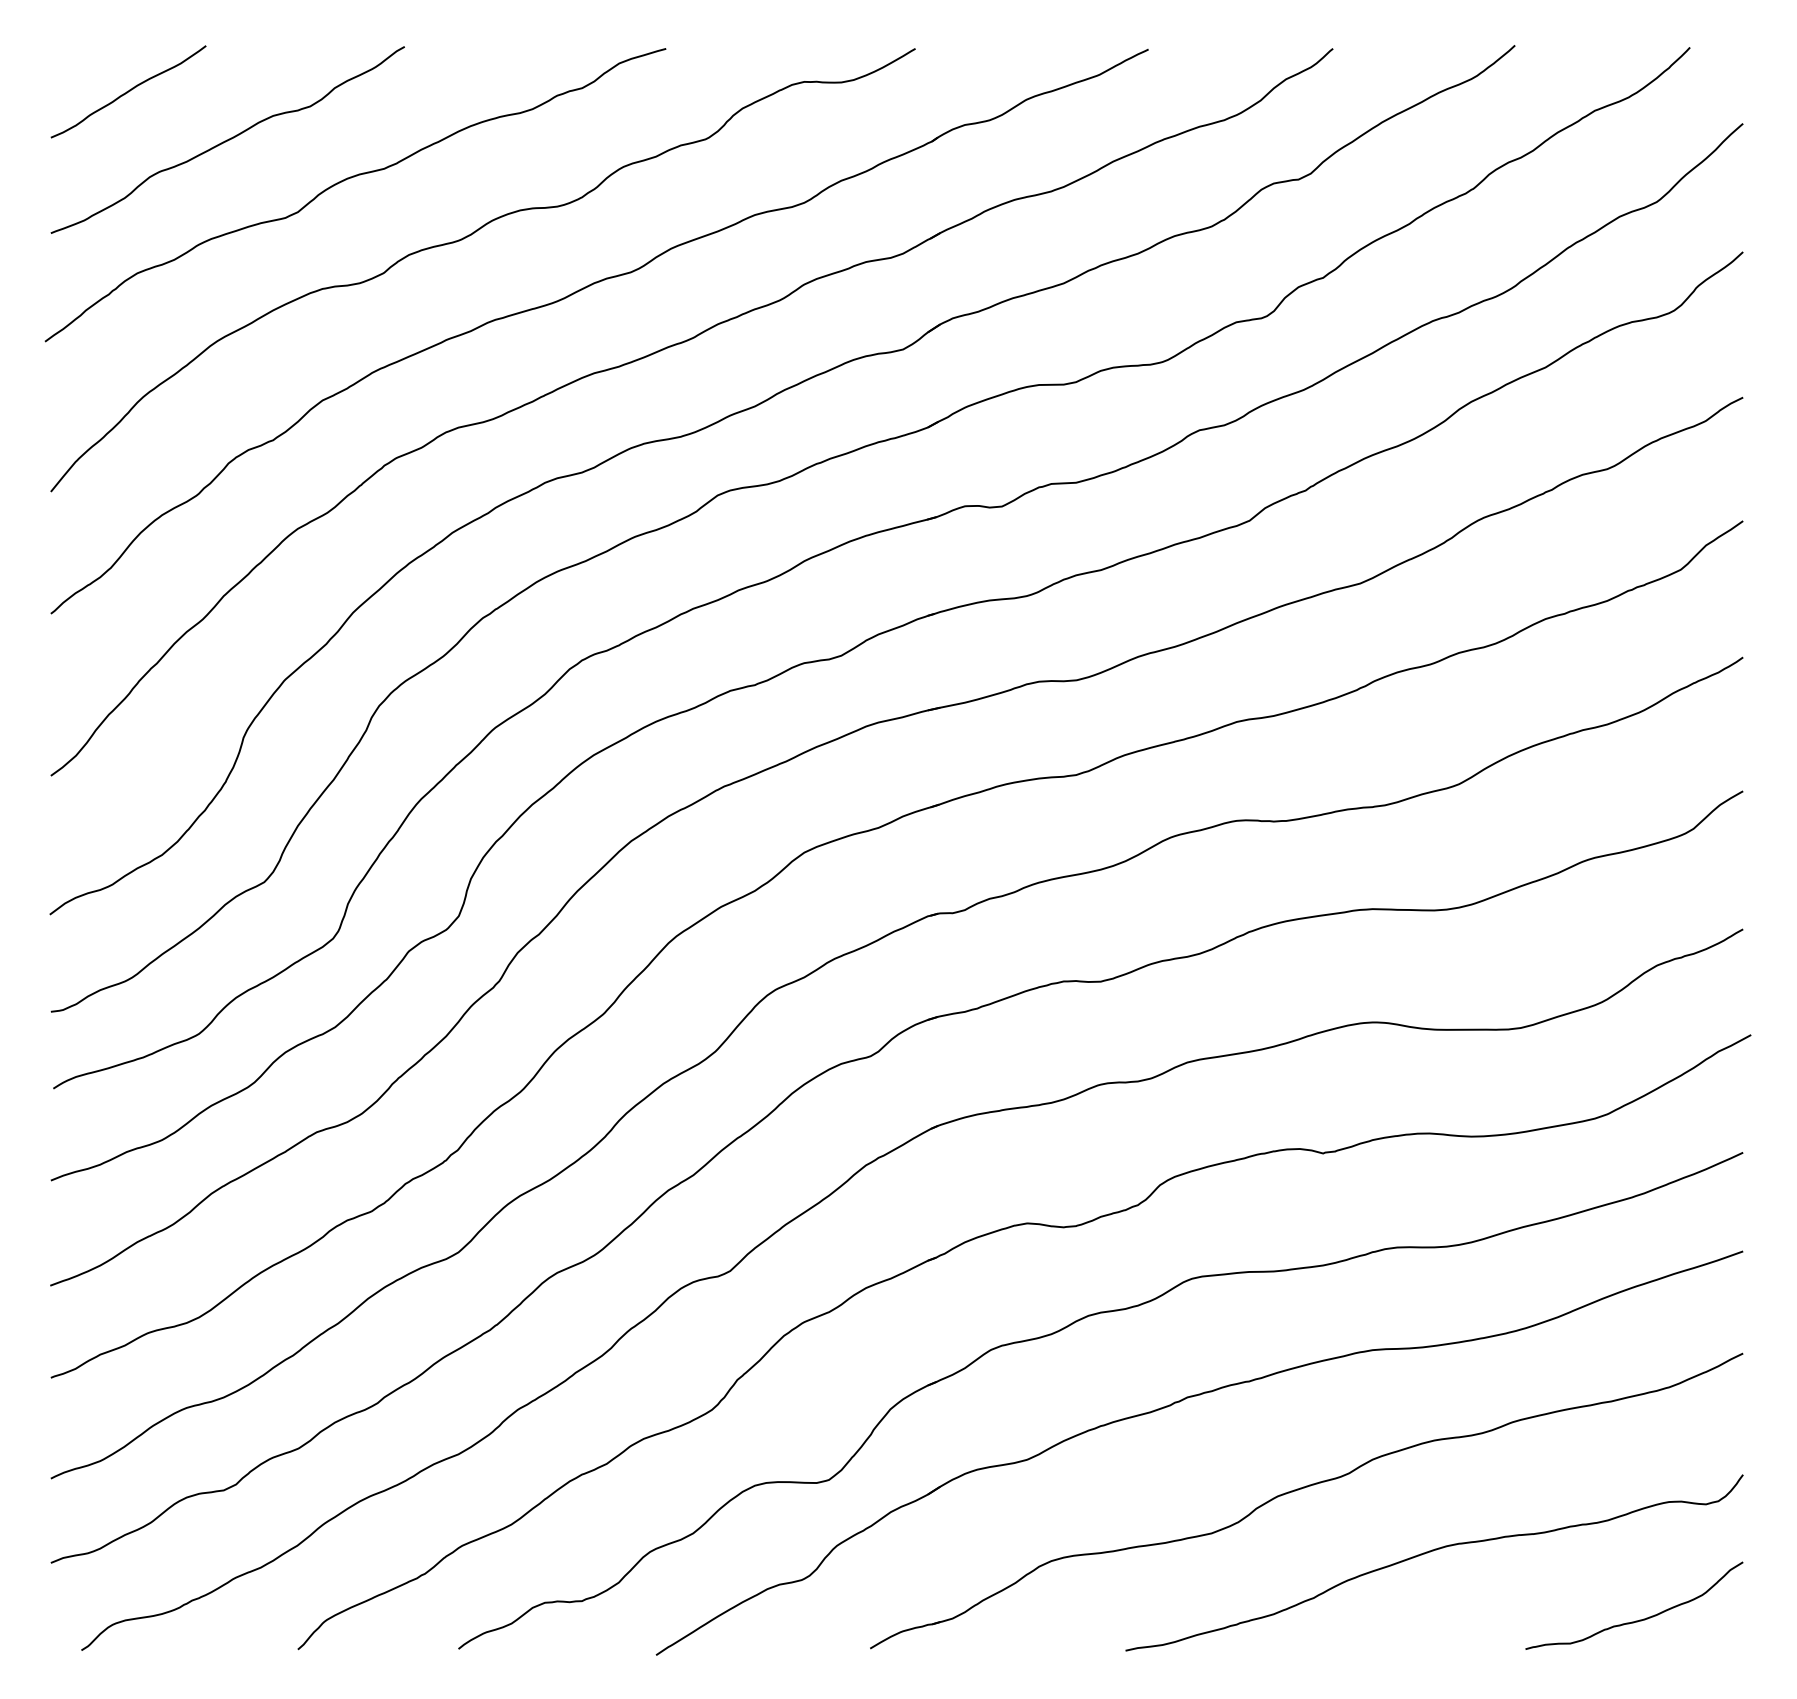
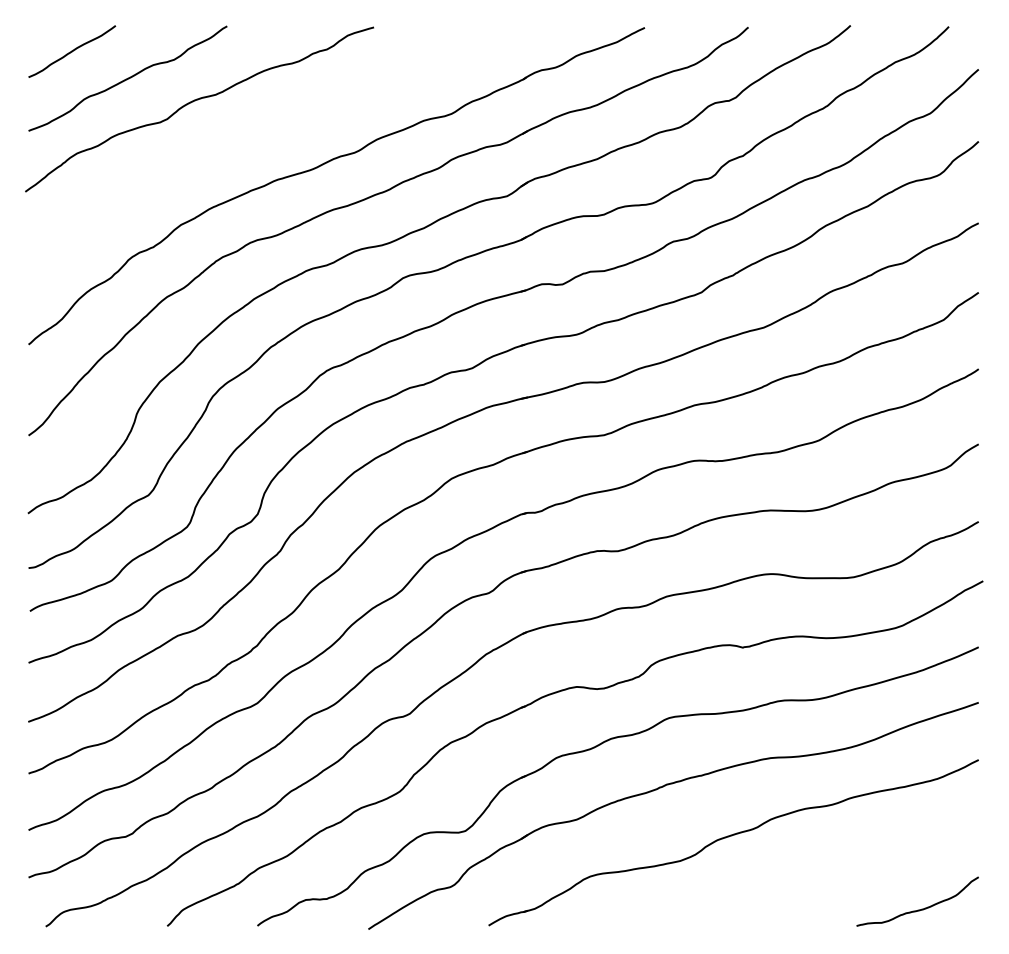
curve: (469, 237) -> (263, 133), removed
curve: (1429, 1553) -> (802, 872), removed

